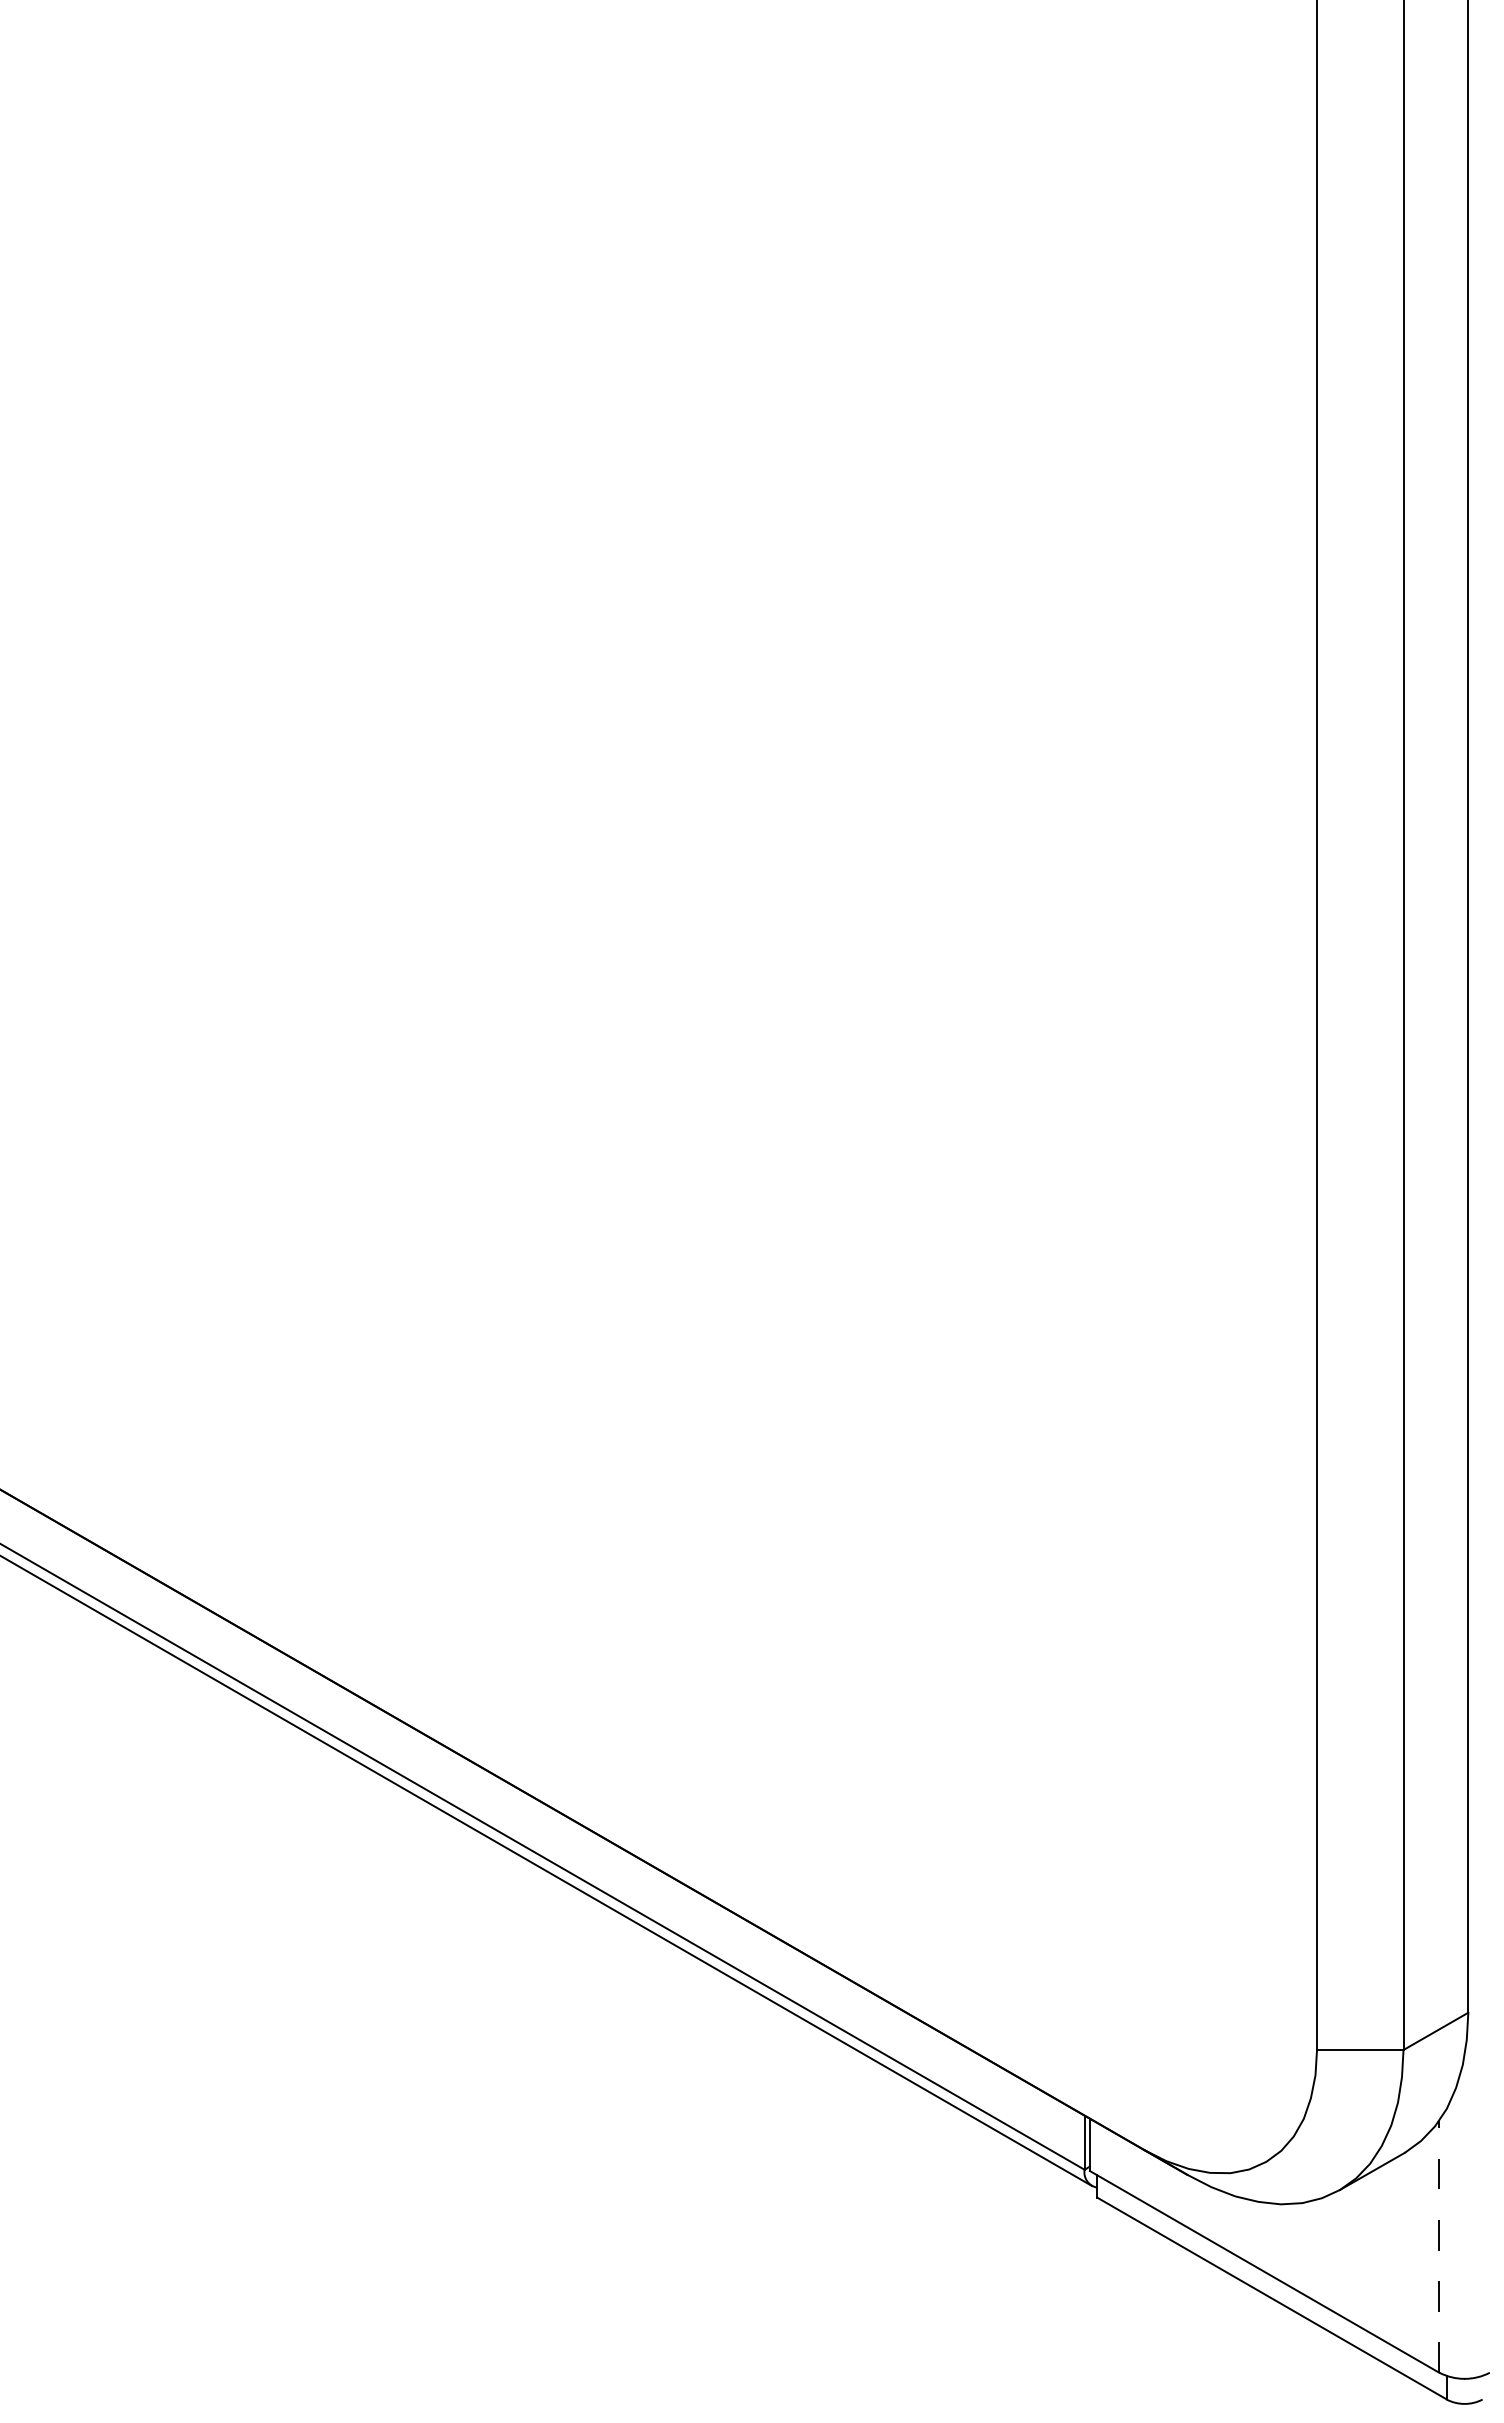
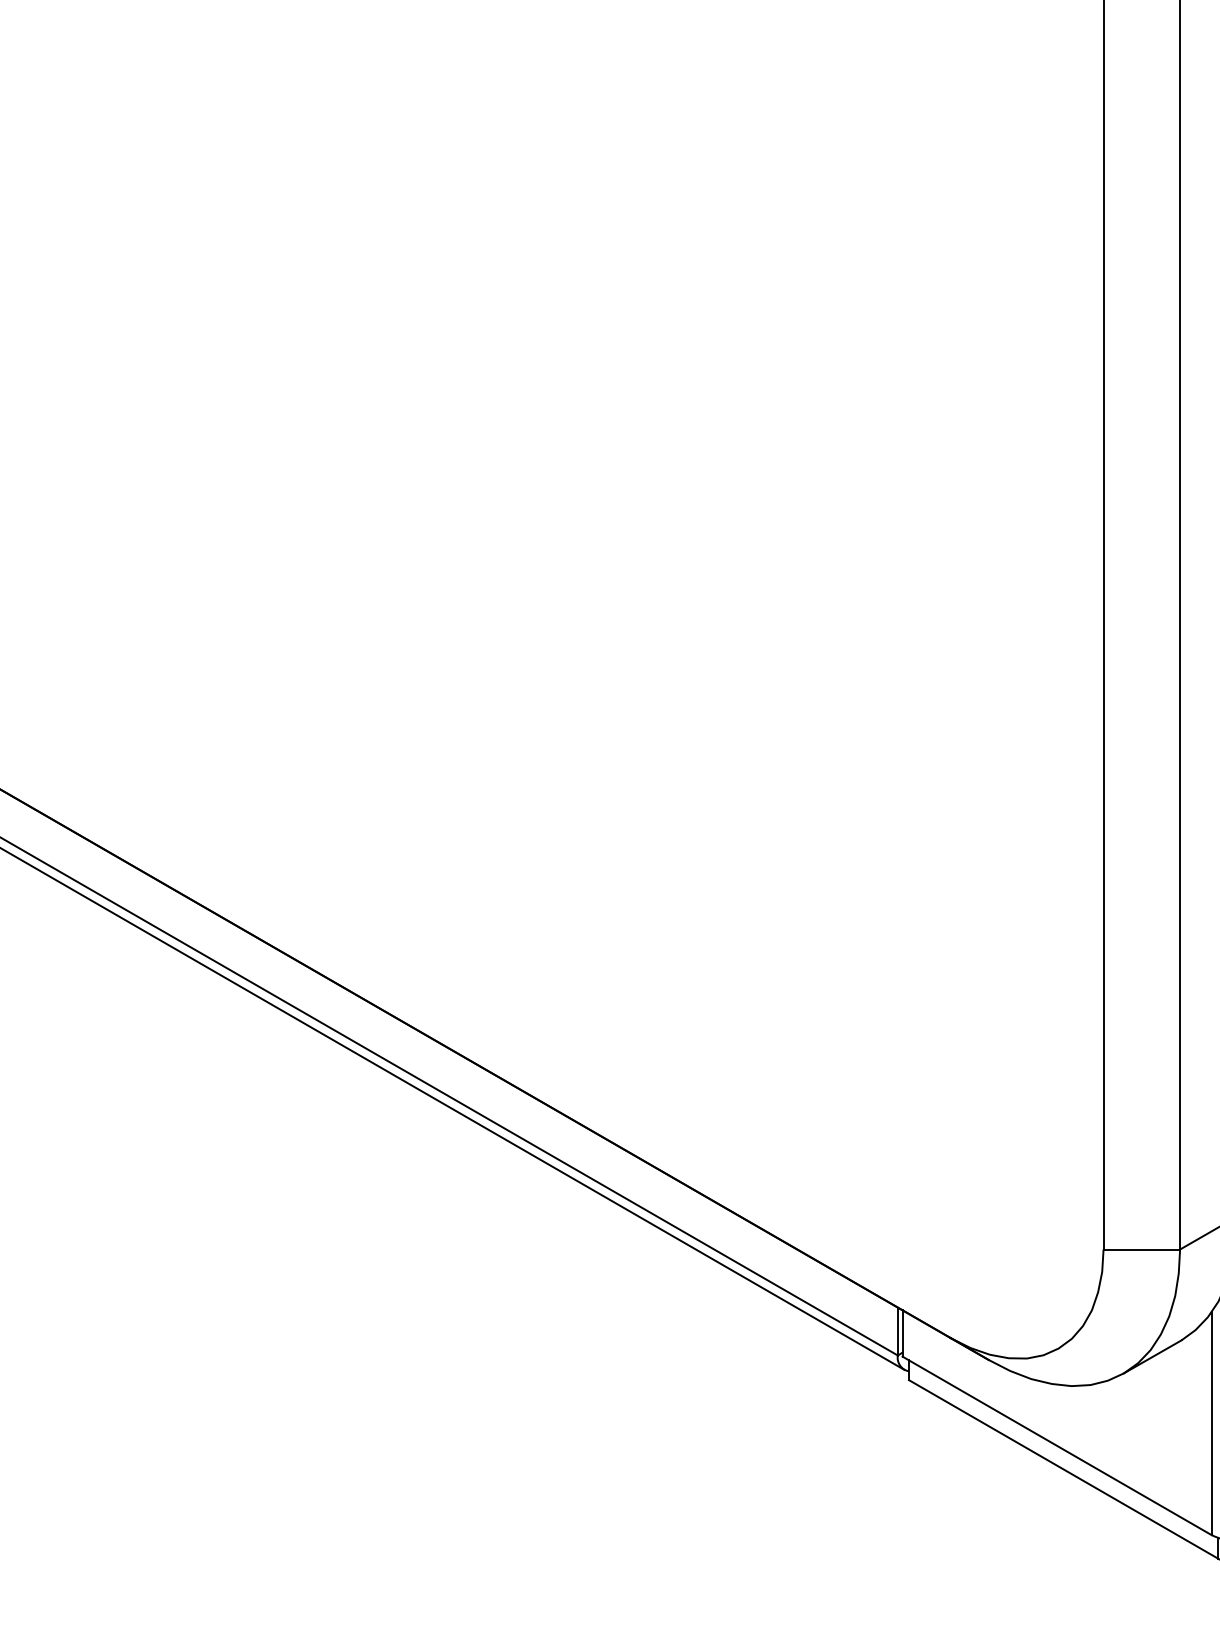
line: (1439, 2246) -> (1211, 1423), dashed -> solid

